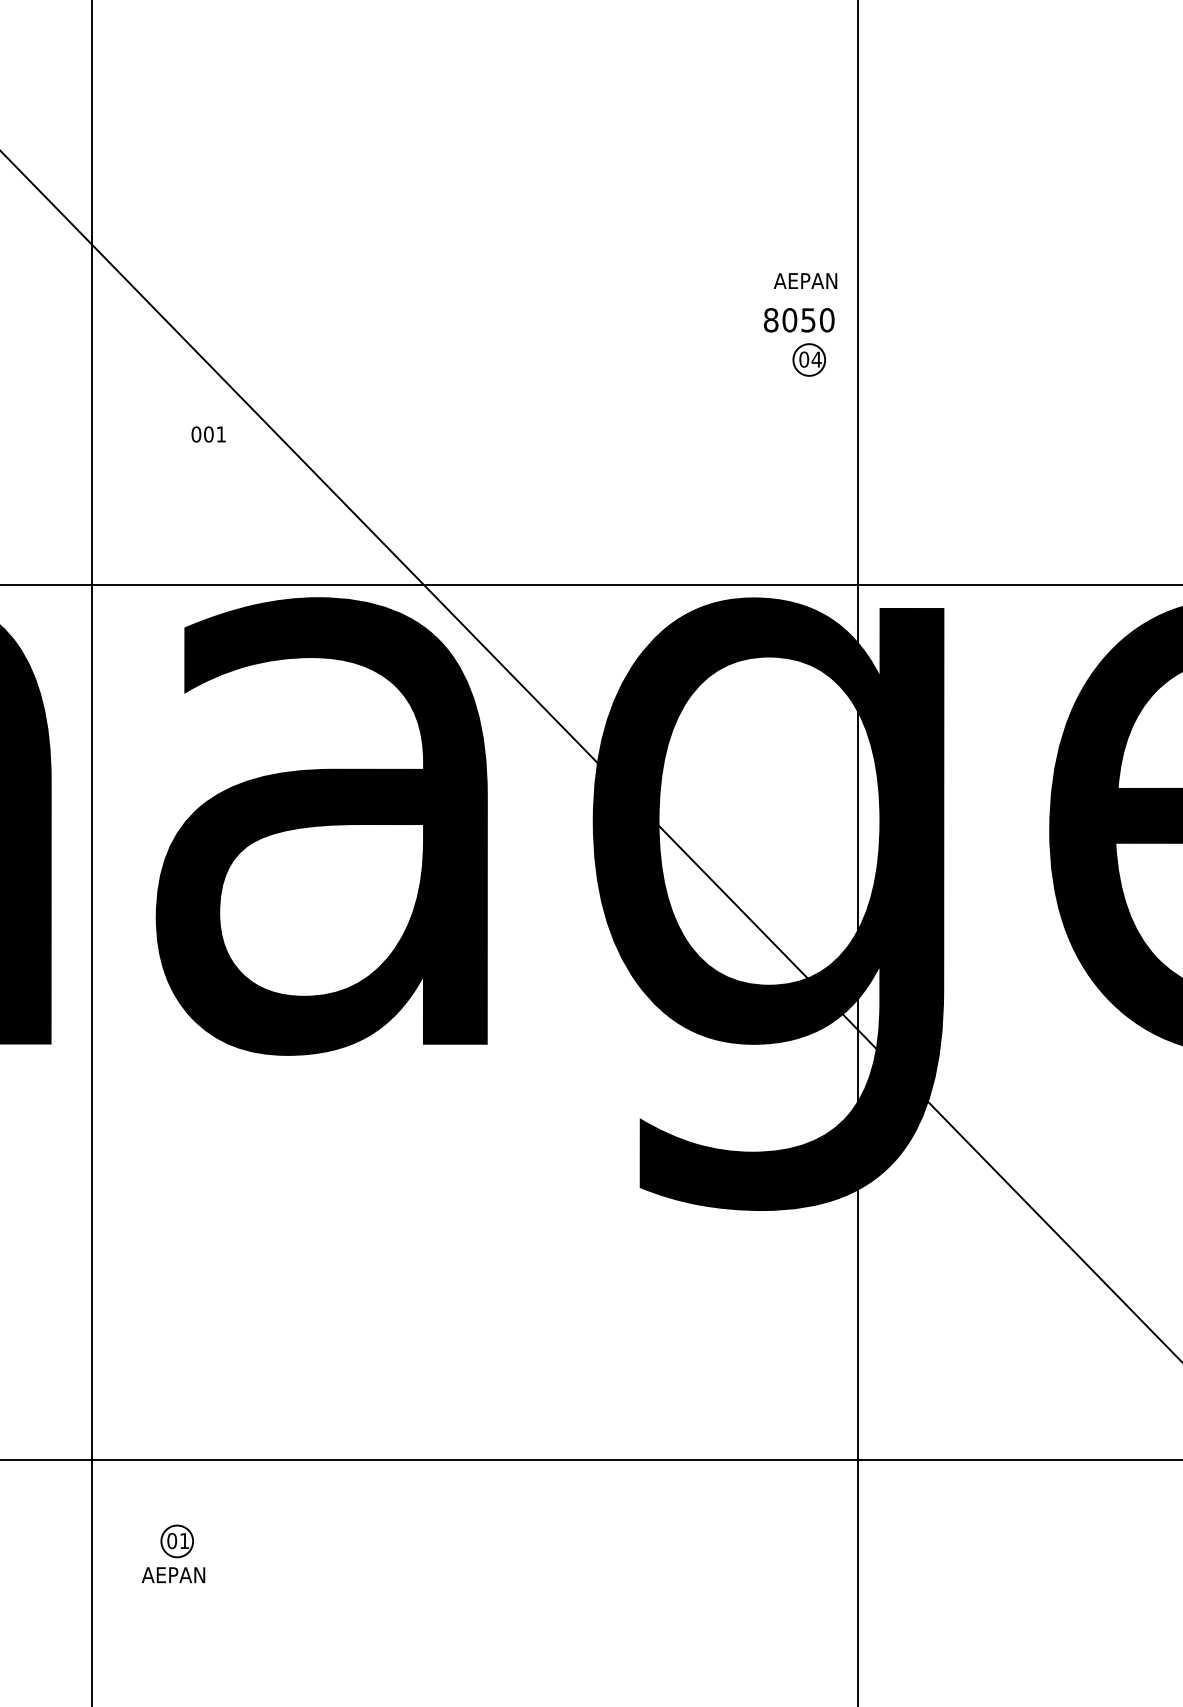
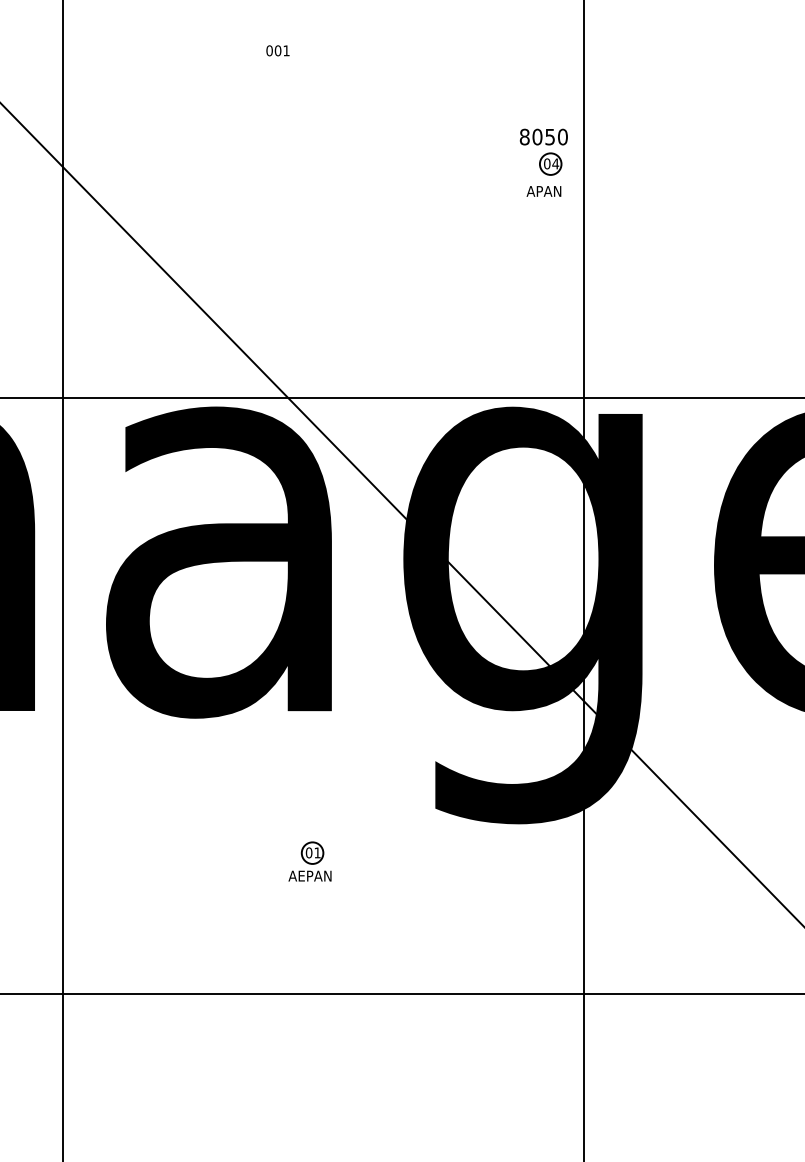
text: (813, 281) -> (553, 191), AEPAN -> APAN
part: (798, 341) -> (543, 151), moved
text: (207, 433) -> (277, 50), moved
part: (172, 1553) -> (309, 861), moved

